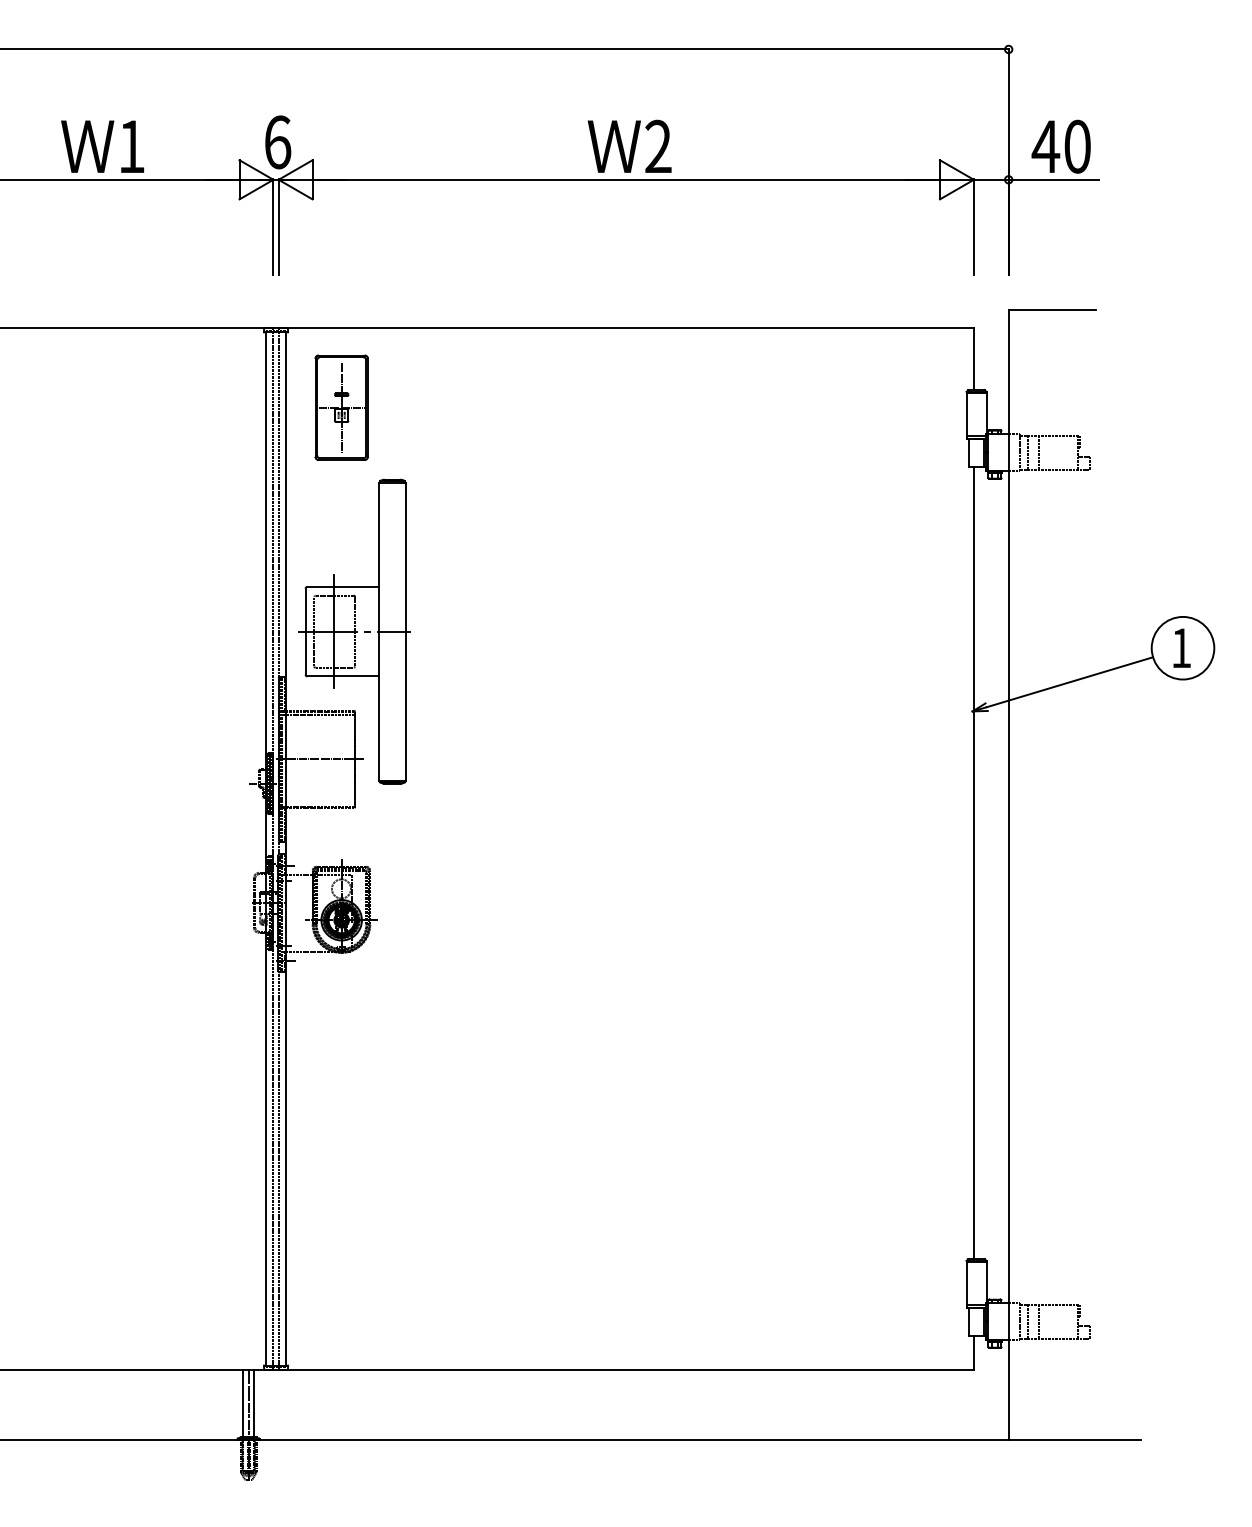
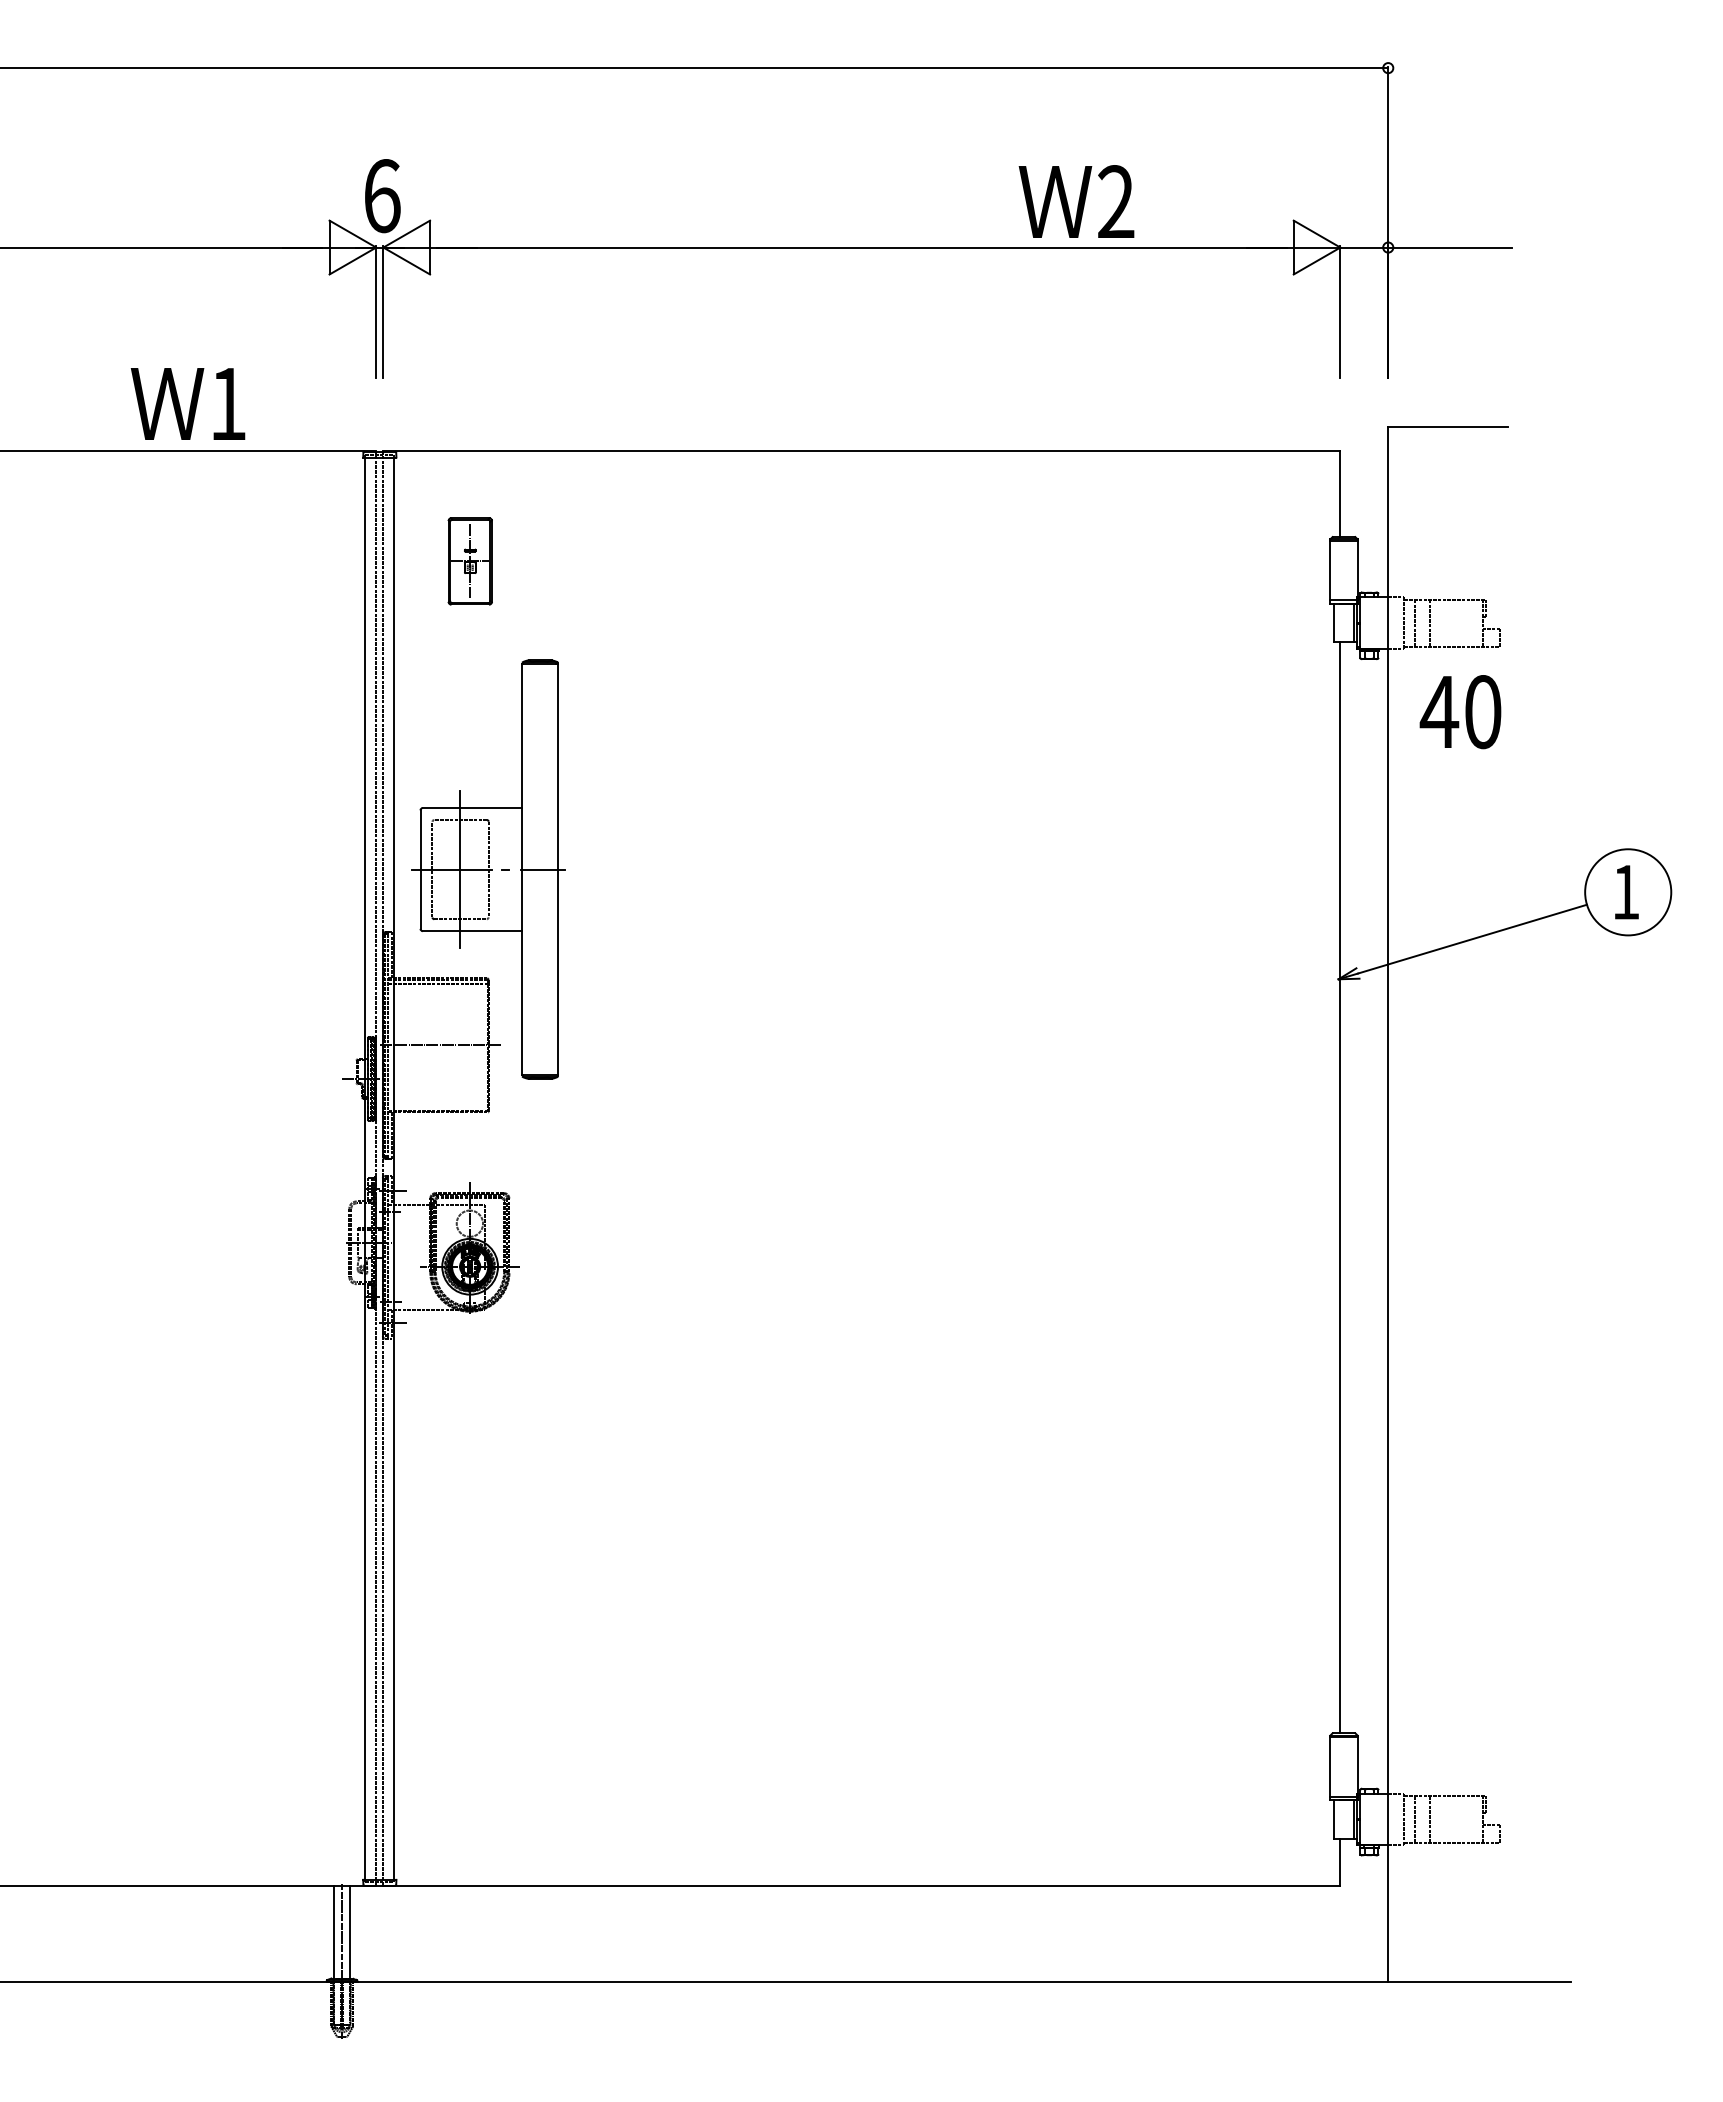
text: (102, 146) -> (187, 403), moved
text: (629, 146) -> (1076, 201), moved
text: (1061, 147) -> (1460, 712), moved
part: (341, 407) -> (470, 561), size x0.6

